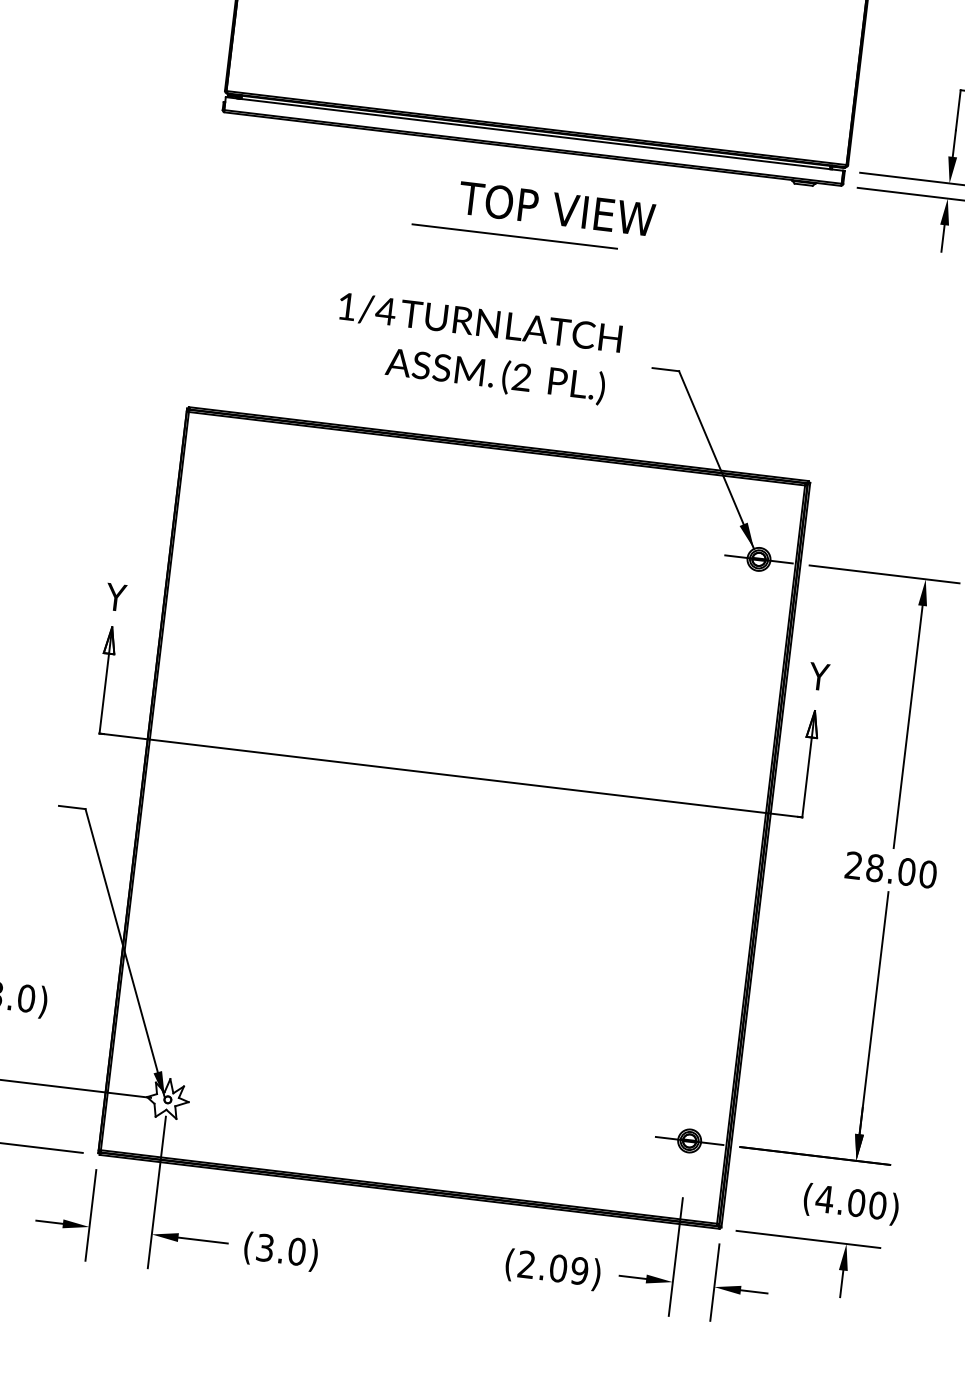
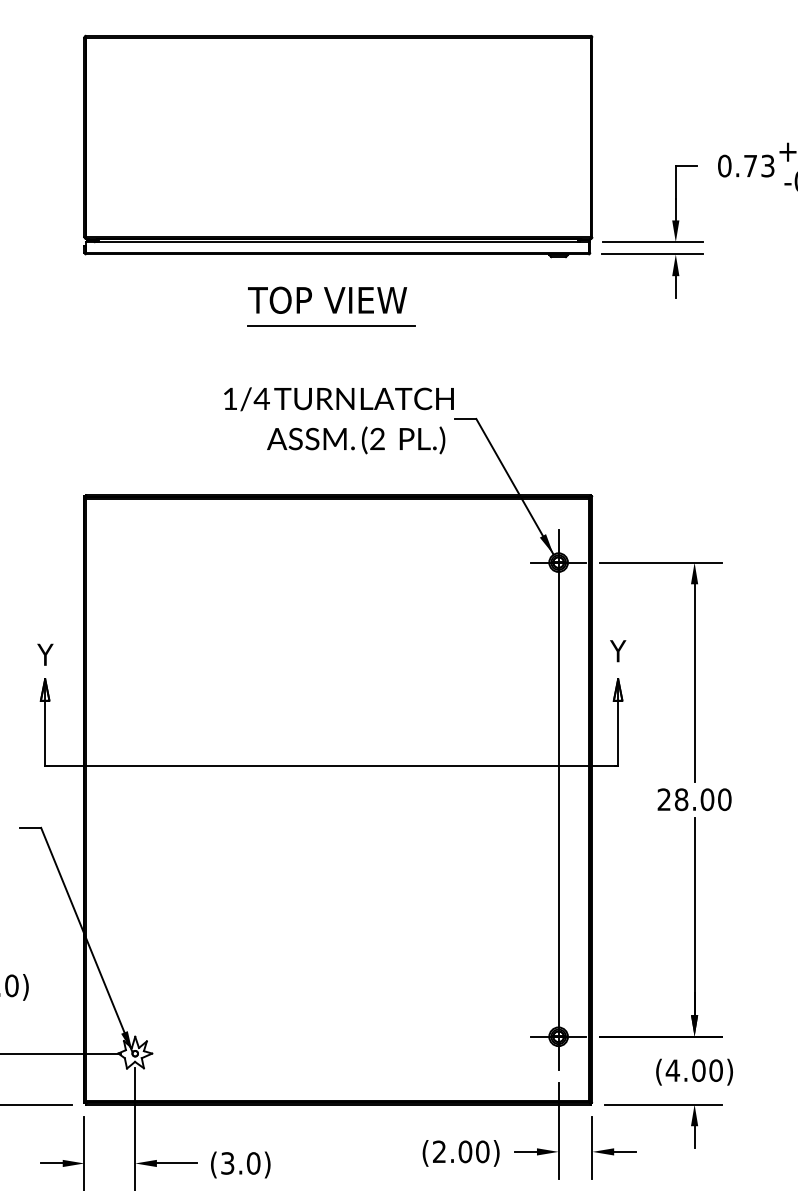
text: (556, 208) -> (327, 299), moved
text: (476, 348) -> (338, 420), moved
line: (724, 849) -> (558, 799), added
text: (579, 1270) -> (482, 1151), (2.09) -> (2.00)

